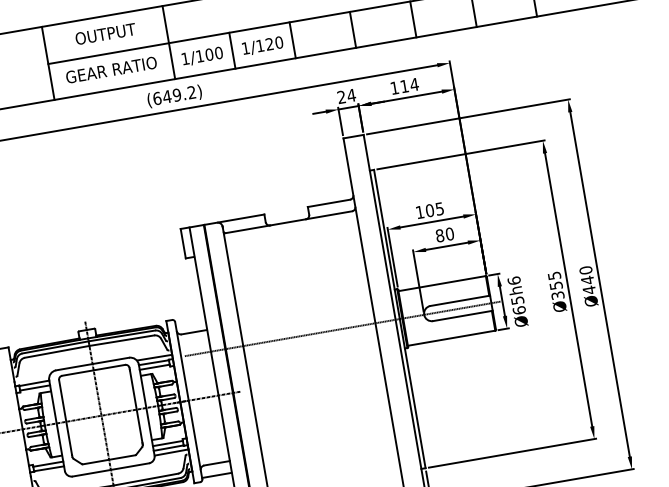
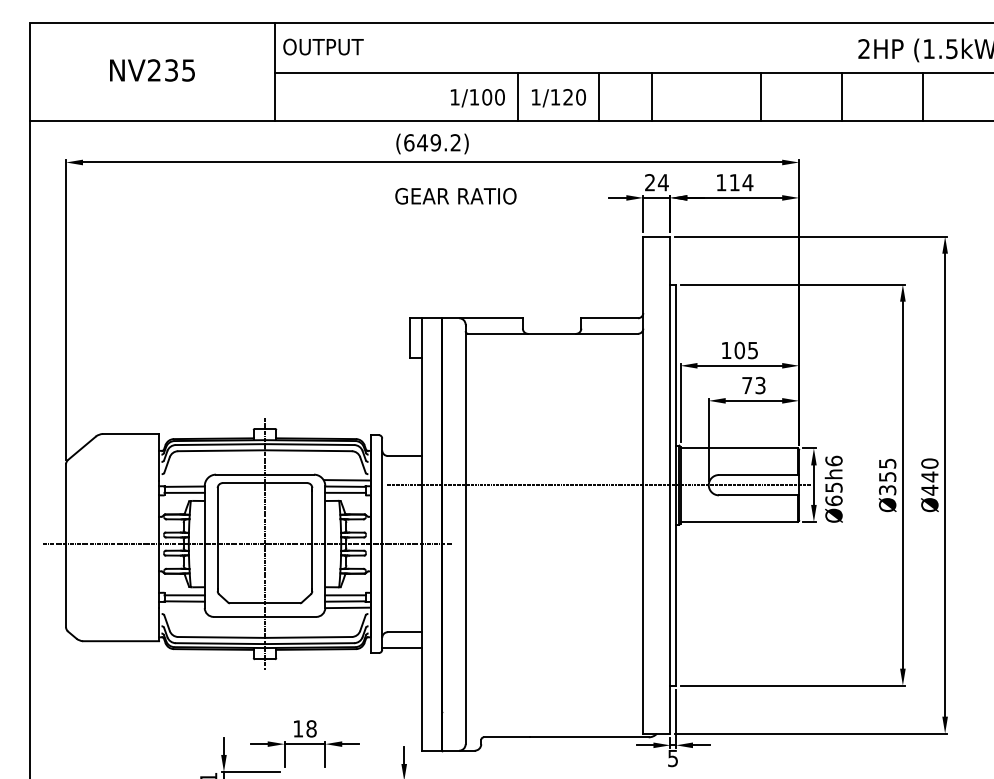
line: (353, 29) -> (652, 97), moved
text: (105, 33) -> (323, 46), moved
line: (168, 42) -> (436, 72), removed
text: (111, 70) -> (455, 196), moved
text: (444, 234) -> (753, 385), 80 -> 73

